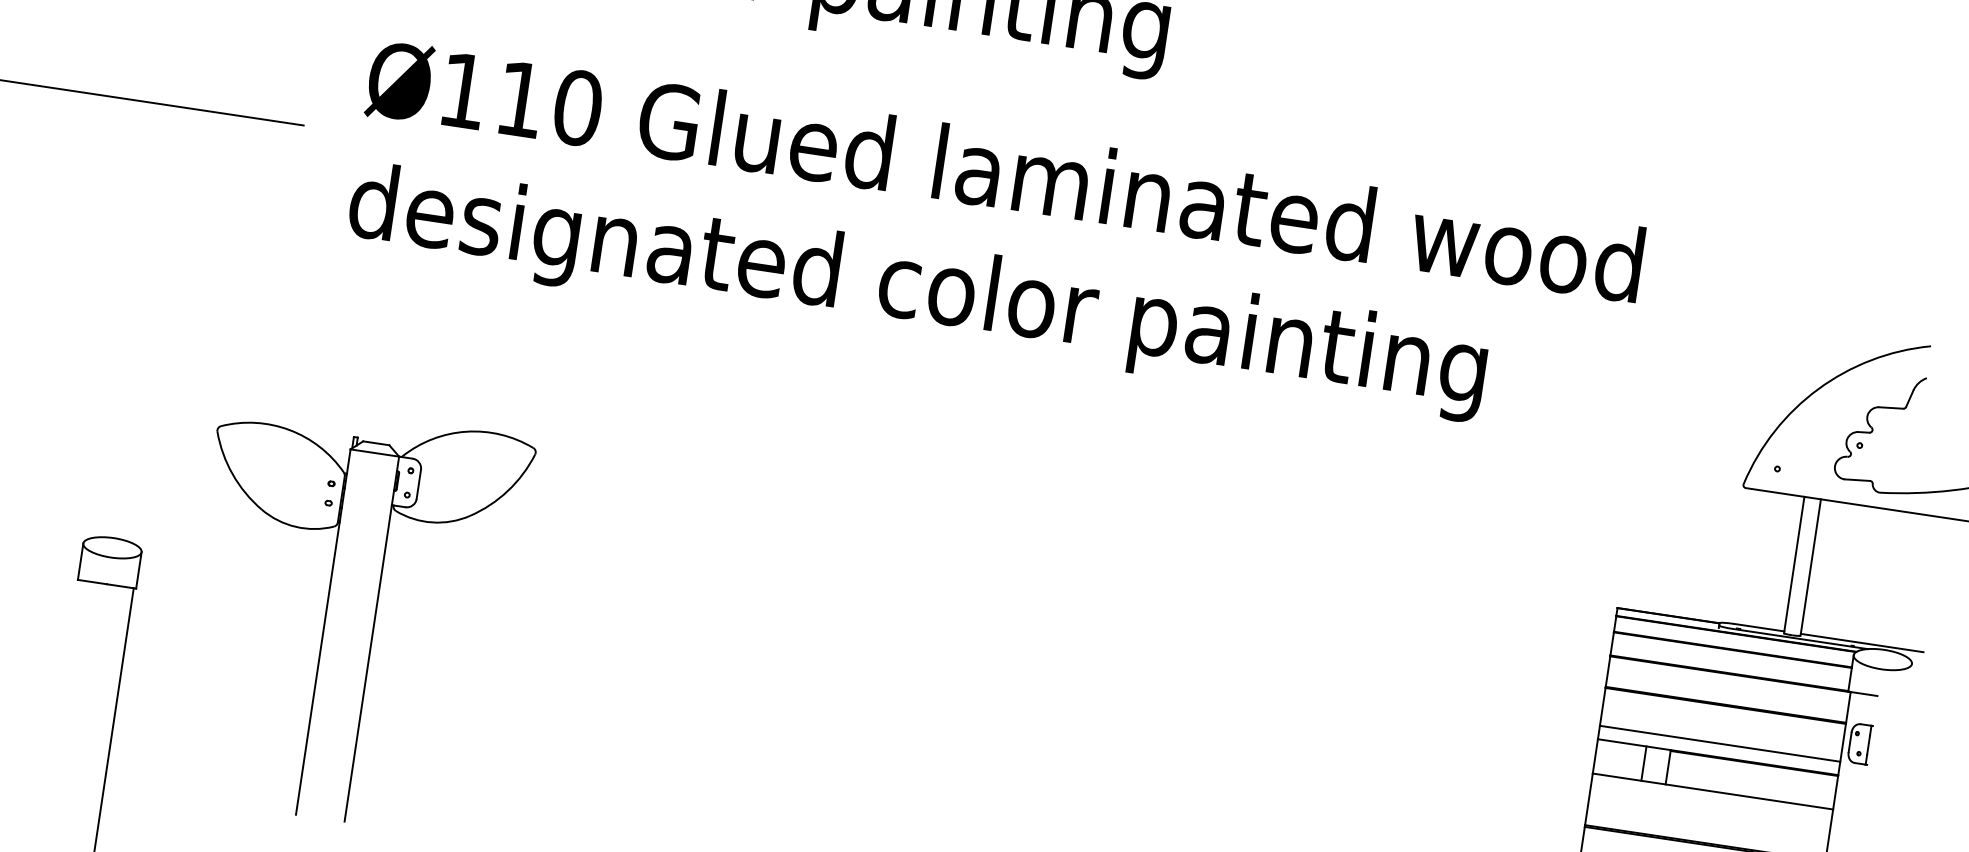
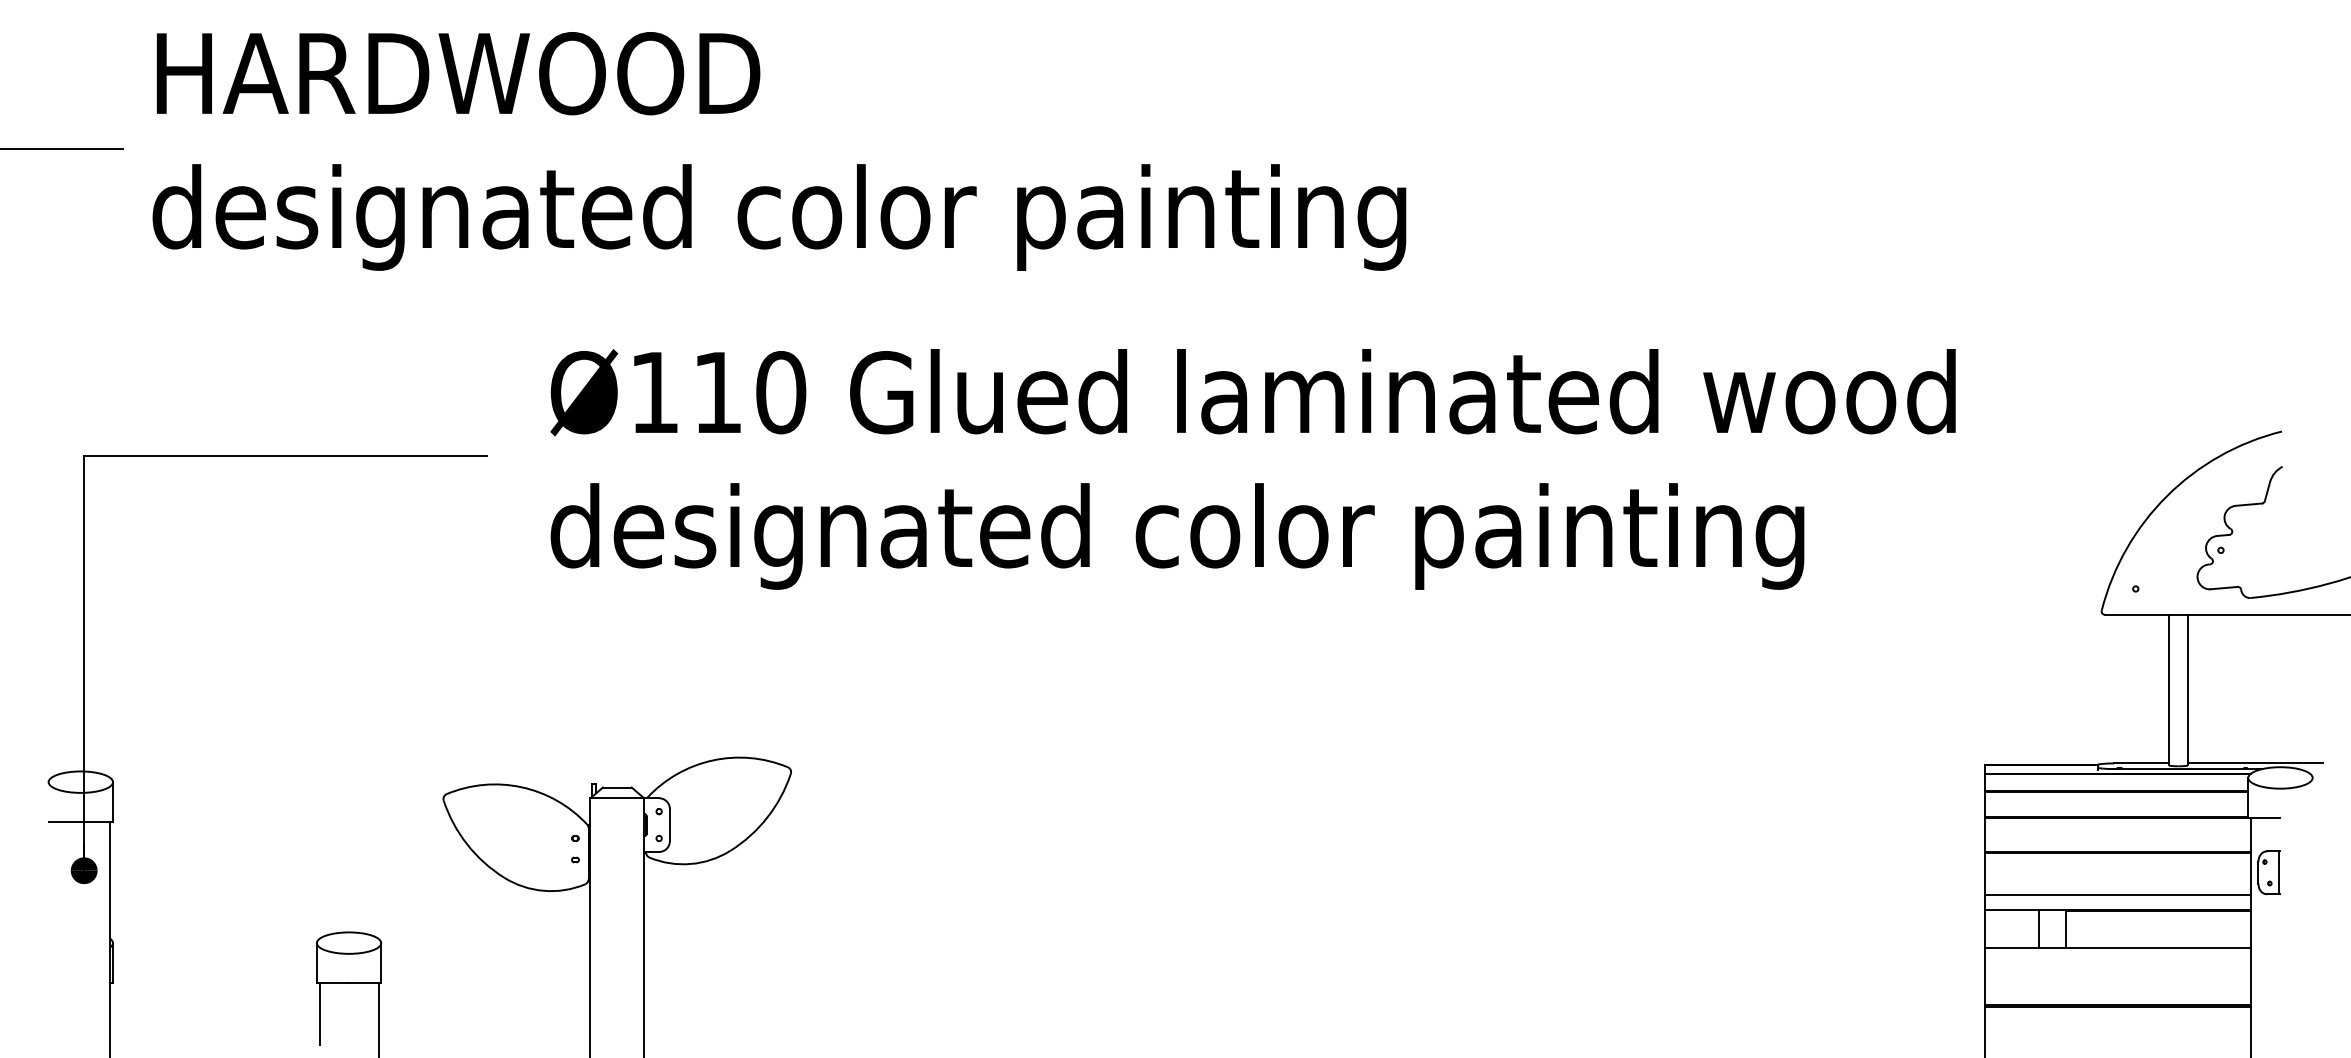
line: (76, 608) -> (319, 1014), added

